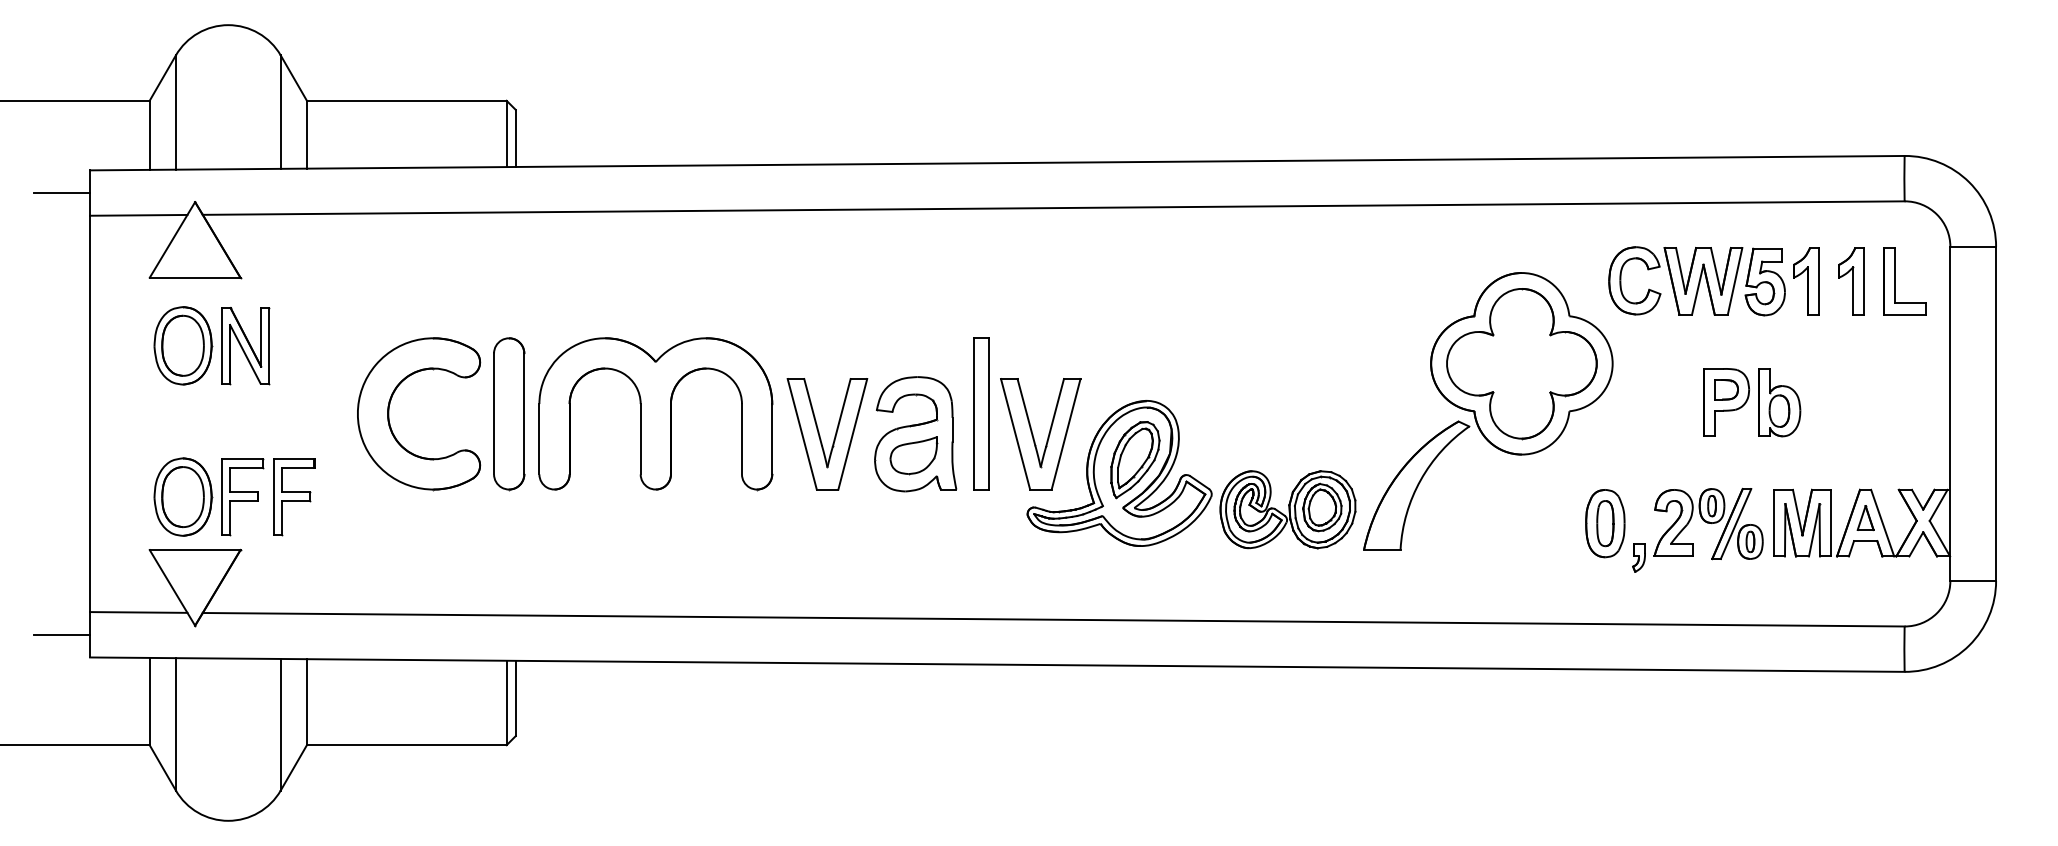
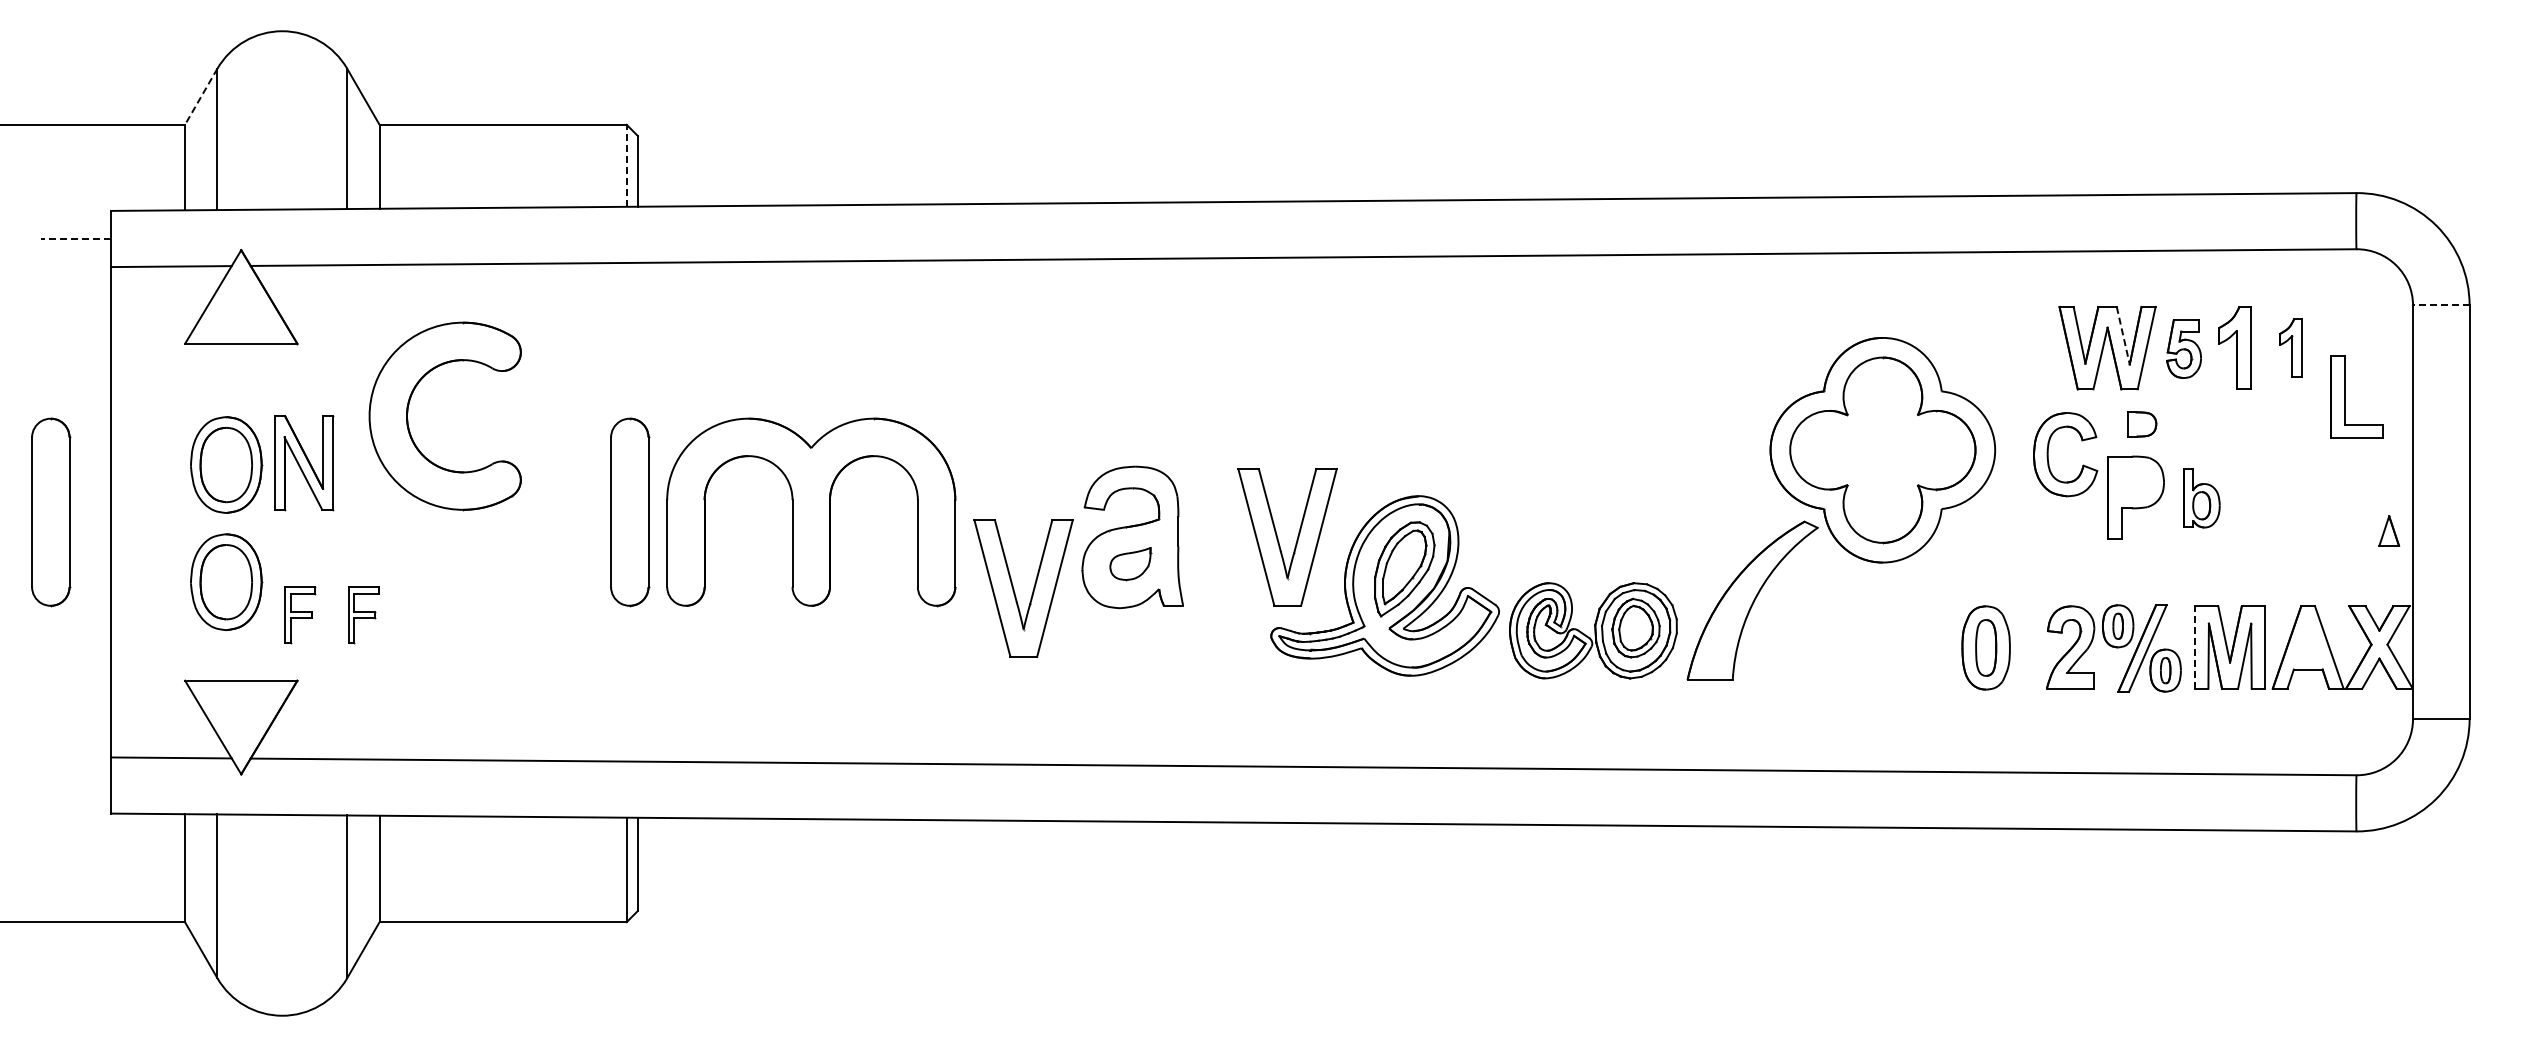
line: (162, 78) -> (200, 97), solid -> dashed
line: (506, 133) -> (626, 165), solid -> dashed
line: (61, 193) -> (76, 239), solid -> dashed
line: (1972, 246) -> (2440, 305), solid -> dashed
line: (1716, 271) -> (2123, 336), solid -> dashed
part: (1621, 280) -> (2048, 454), moved
part: (1851, 280) -> (2290, 347), size x0.7
part: (1895, 280) -> (2345, 396), moved
part: (1764, 282) -> (2183, 349), size x0.7
part: (183, 345) -> (226, 464), moved
part: (246, 346) -> (304, 463), moved
part: (1726, 389) -> (2142, 424), moved
part: (1779, 402) -> (2201, 498), size x0.7
part: (41, 414) -> (51, 512), added
part: (981, 414) -> (1214, 512), removed
part: (389, 416) -> (408, 419), moved
part: (820, 437) -> (1015, 592), moved
part: (913, 456) -> (1130, 564), size x0.7
part: (183, 497) -> (226, 582), moved
part: (243, 497) -> (300, 615), size x0.6
part: (293, 497) -> (363, 615), size x0.6
part: (1865, 517) -> (2389, 530), moved
line: (1773, 522) -> (2194, 646), solid -> dashed
part: (1638, 557) -> (2027, 690), removed
line: (61, 634) -> (76, 785), removed

